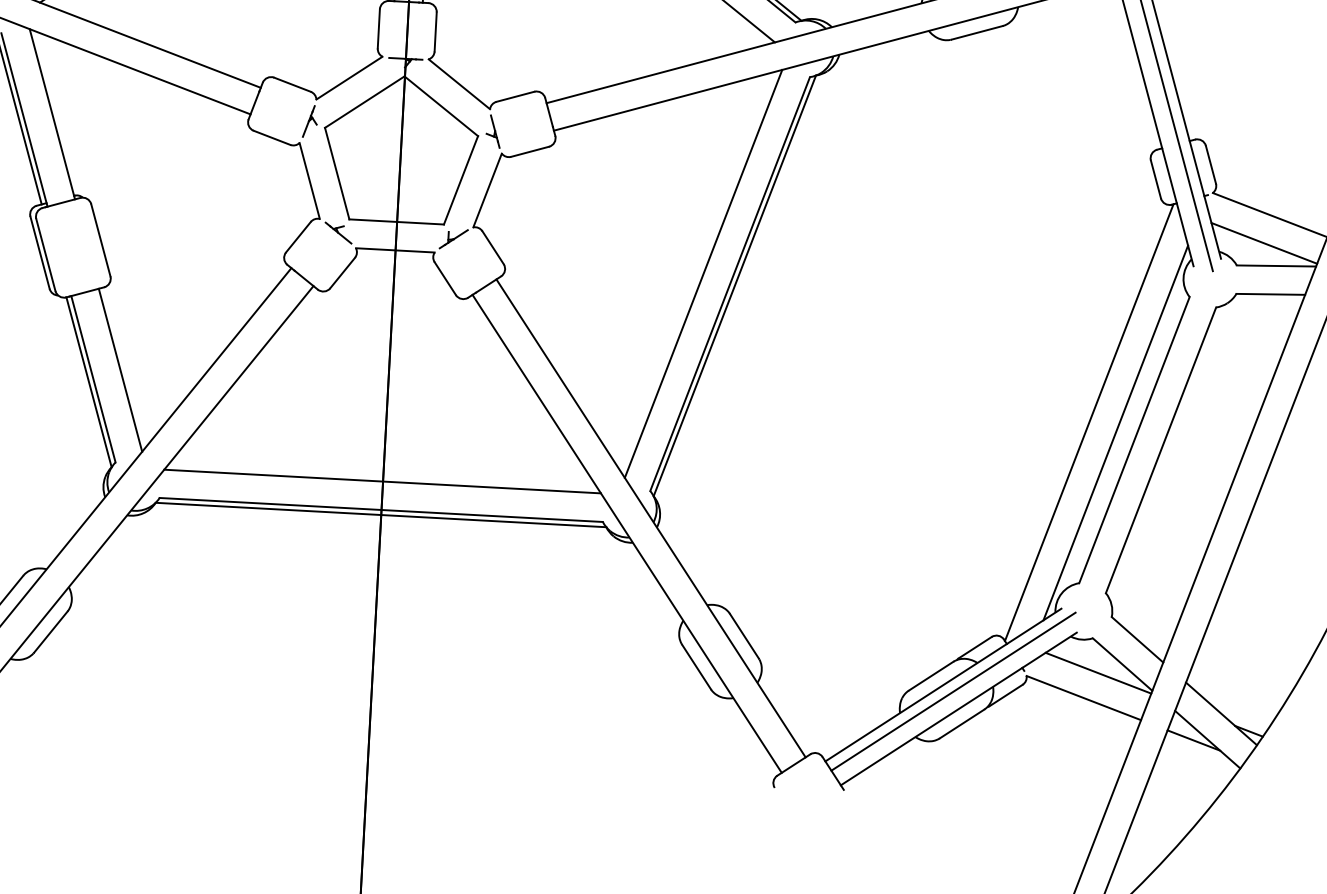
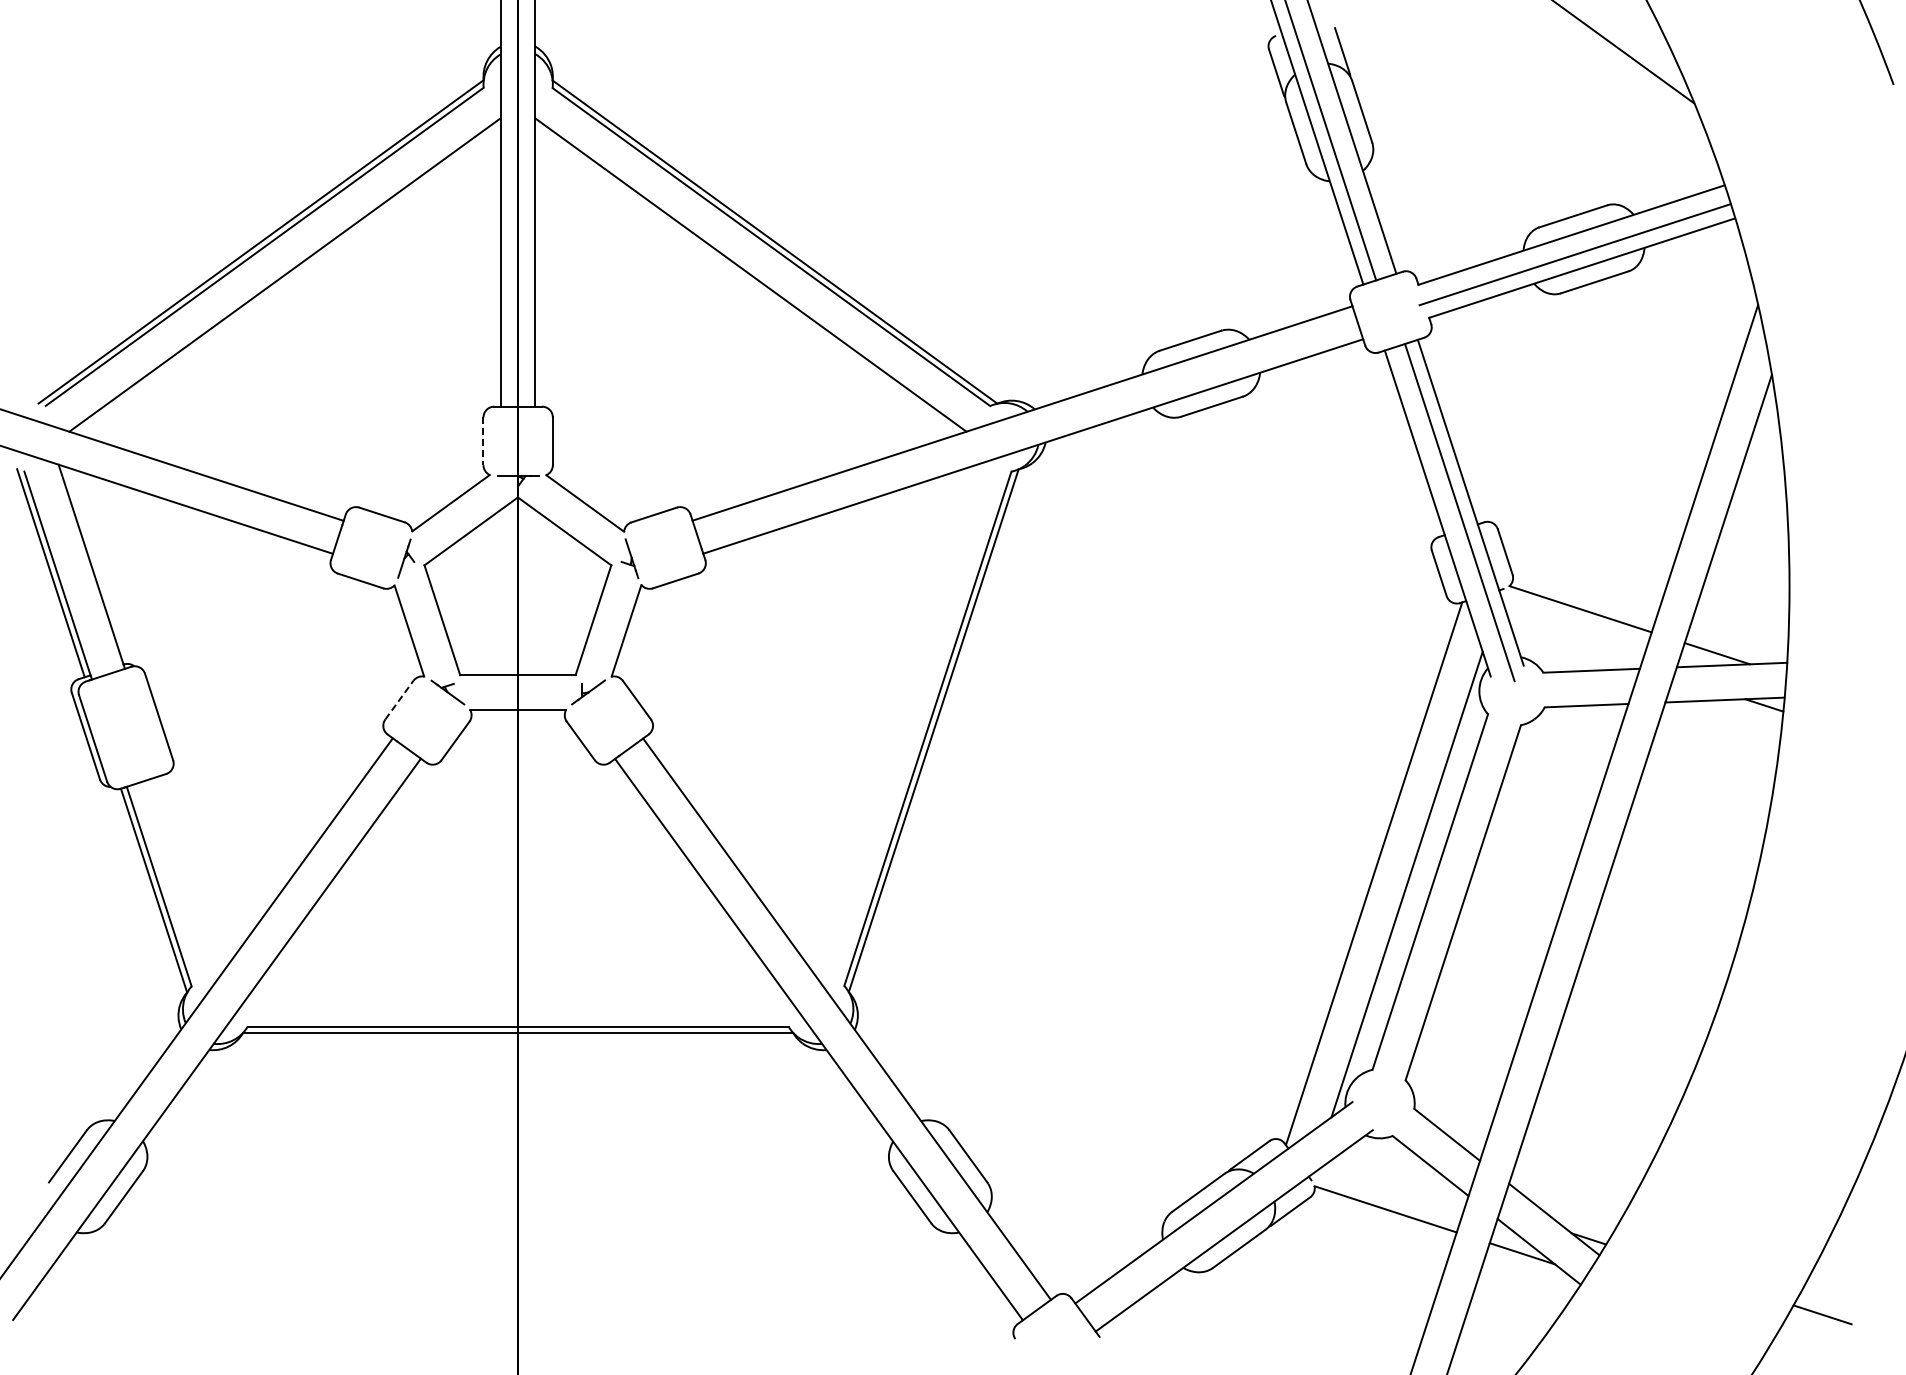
line: (378, 29) -> (483, 441), solid -> dashed
line: (298, 237) -> (399, 700), solid -> dashed
line: (1264, 242) -> (1575, 643), removed
line: (703, 273) -> (894, 717), removed
line: (120, 369) -> (191, 873), removed
line: (382, 481) -> (517, 992), removed
line: (1098, 672) -> (1401, 1177), removed
line: (953, 691) -> (1226, 1210), removed

